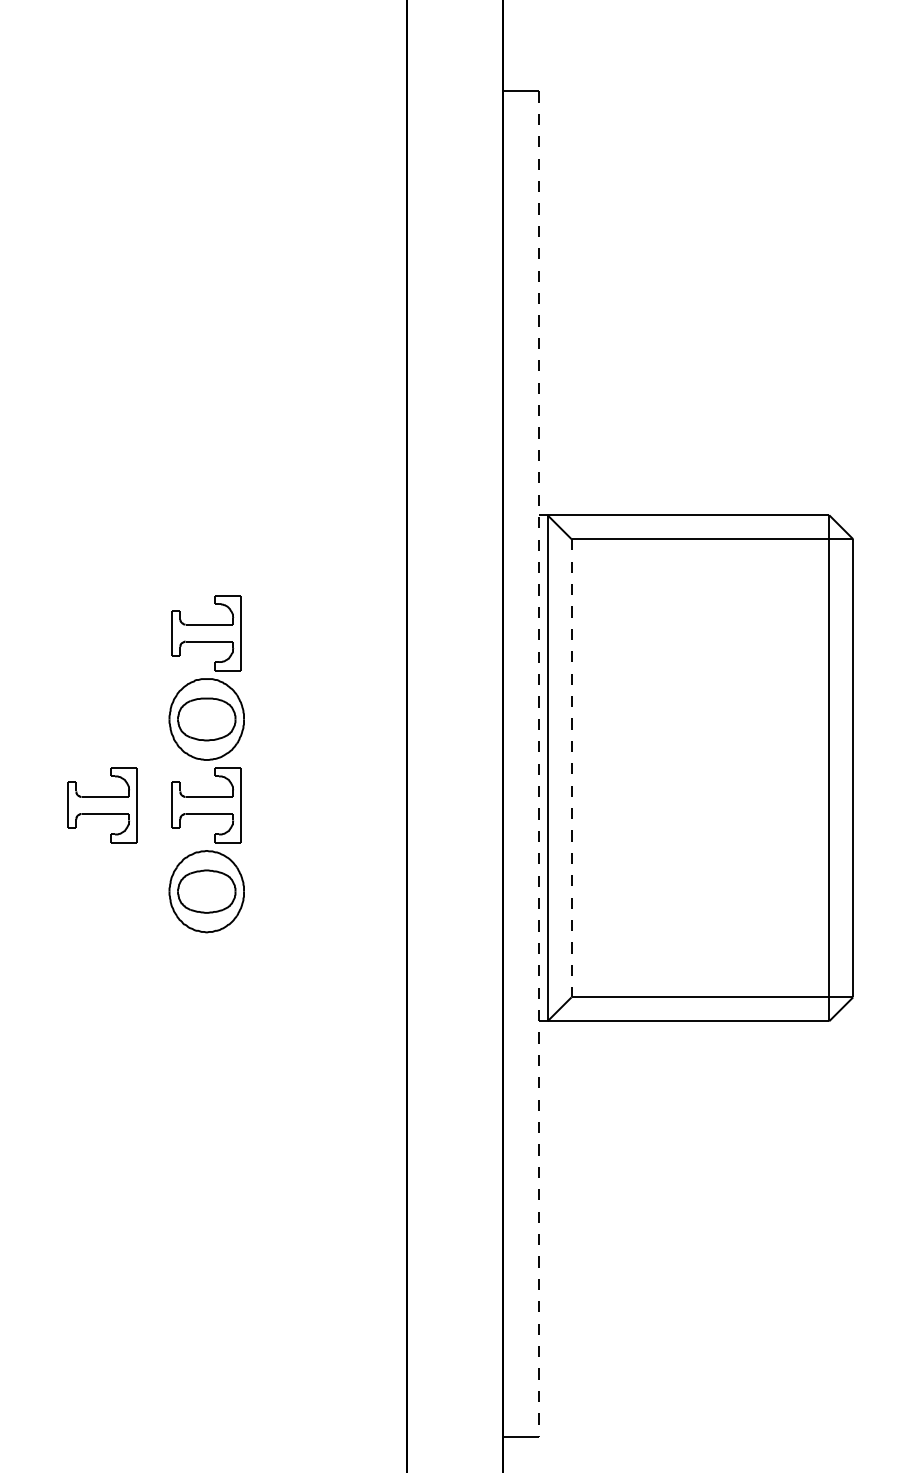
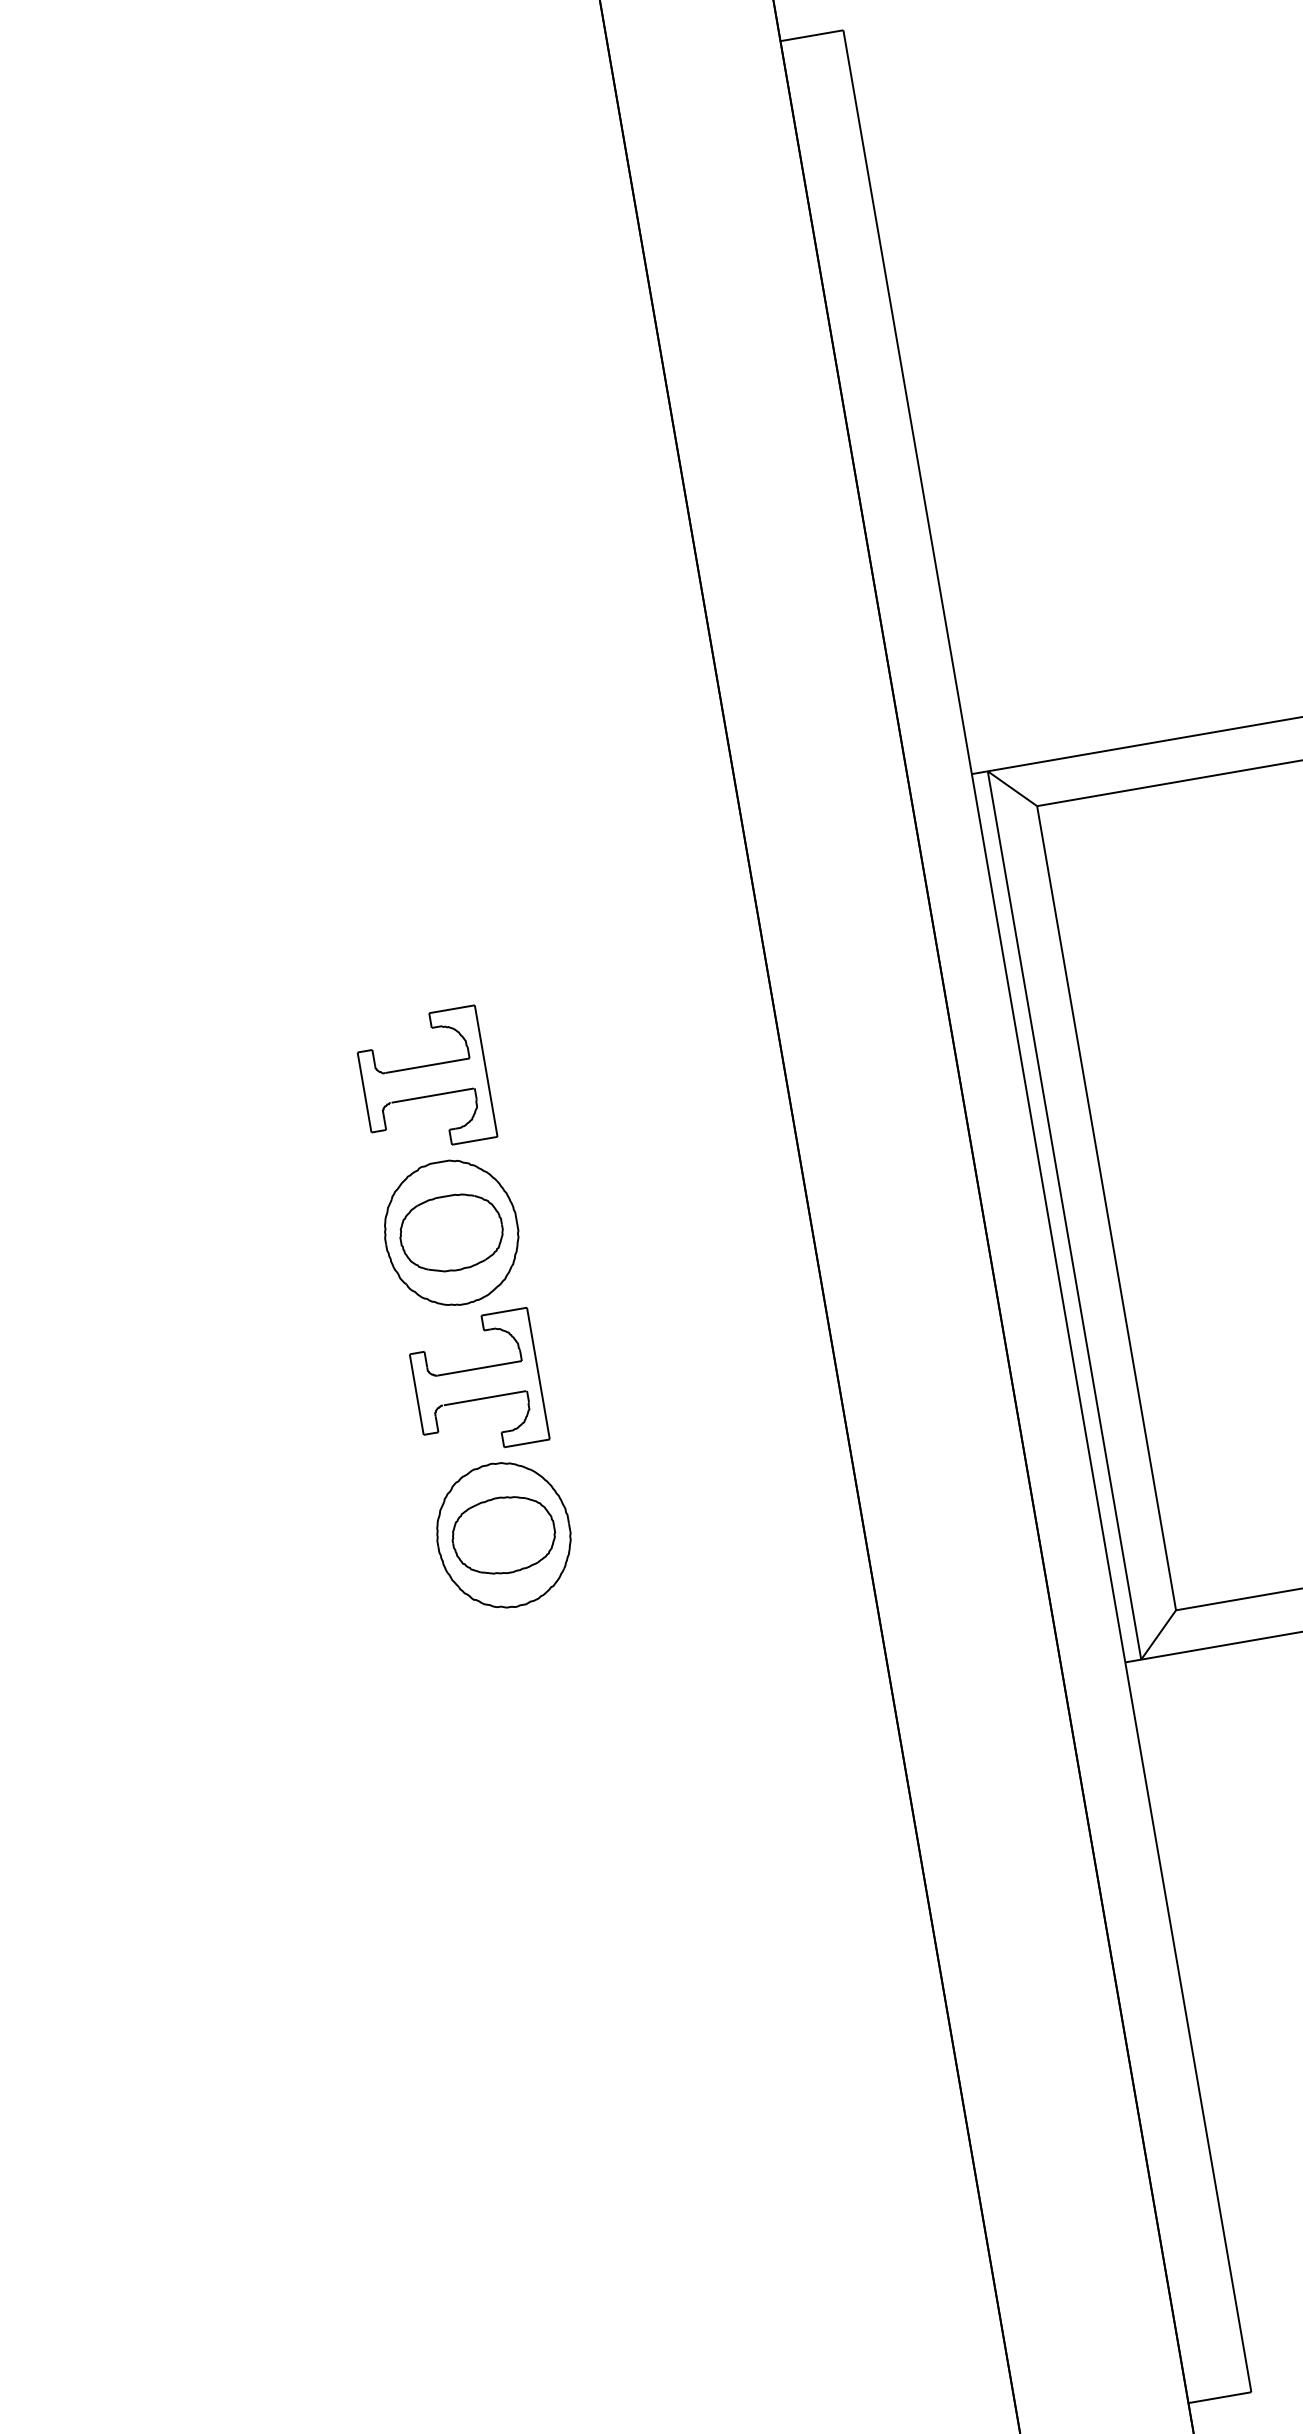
line: (538, 764) -> (1047, 1211), dashed -> solid
line: (571, 768) -> (1106, 1208), dashed -> solid
part: (102, 805) -> (294, 1415), removed

